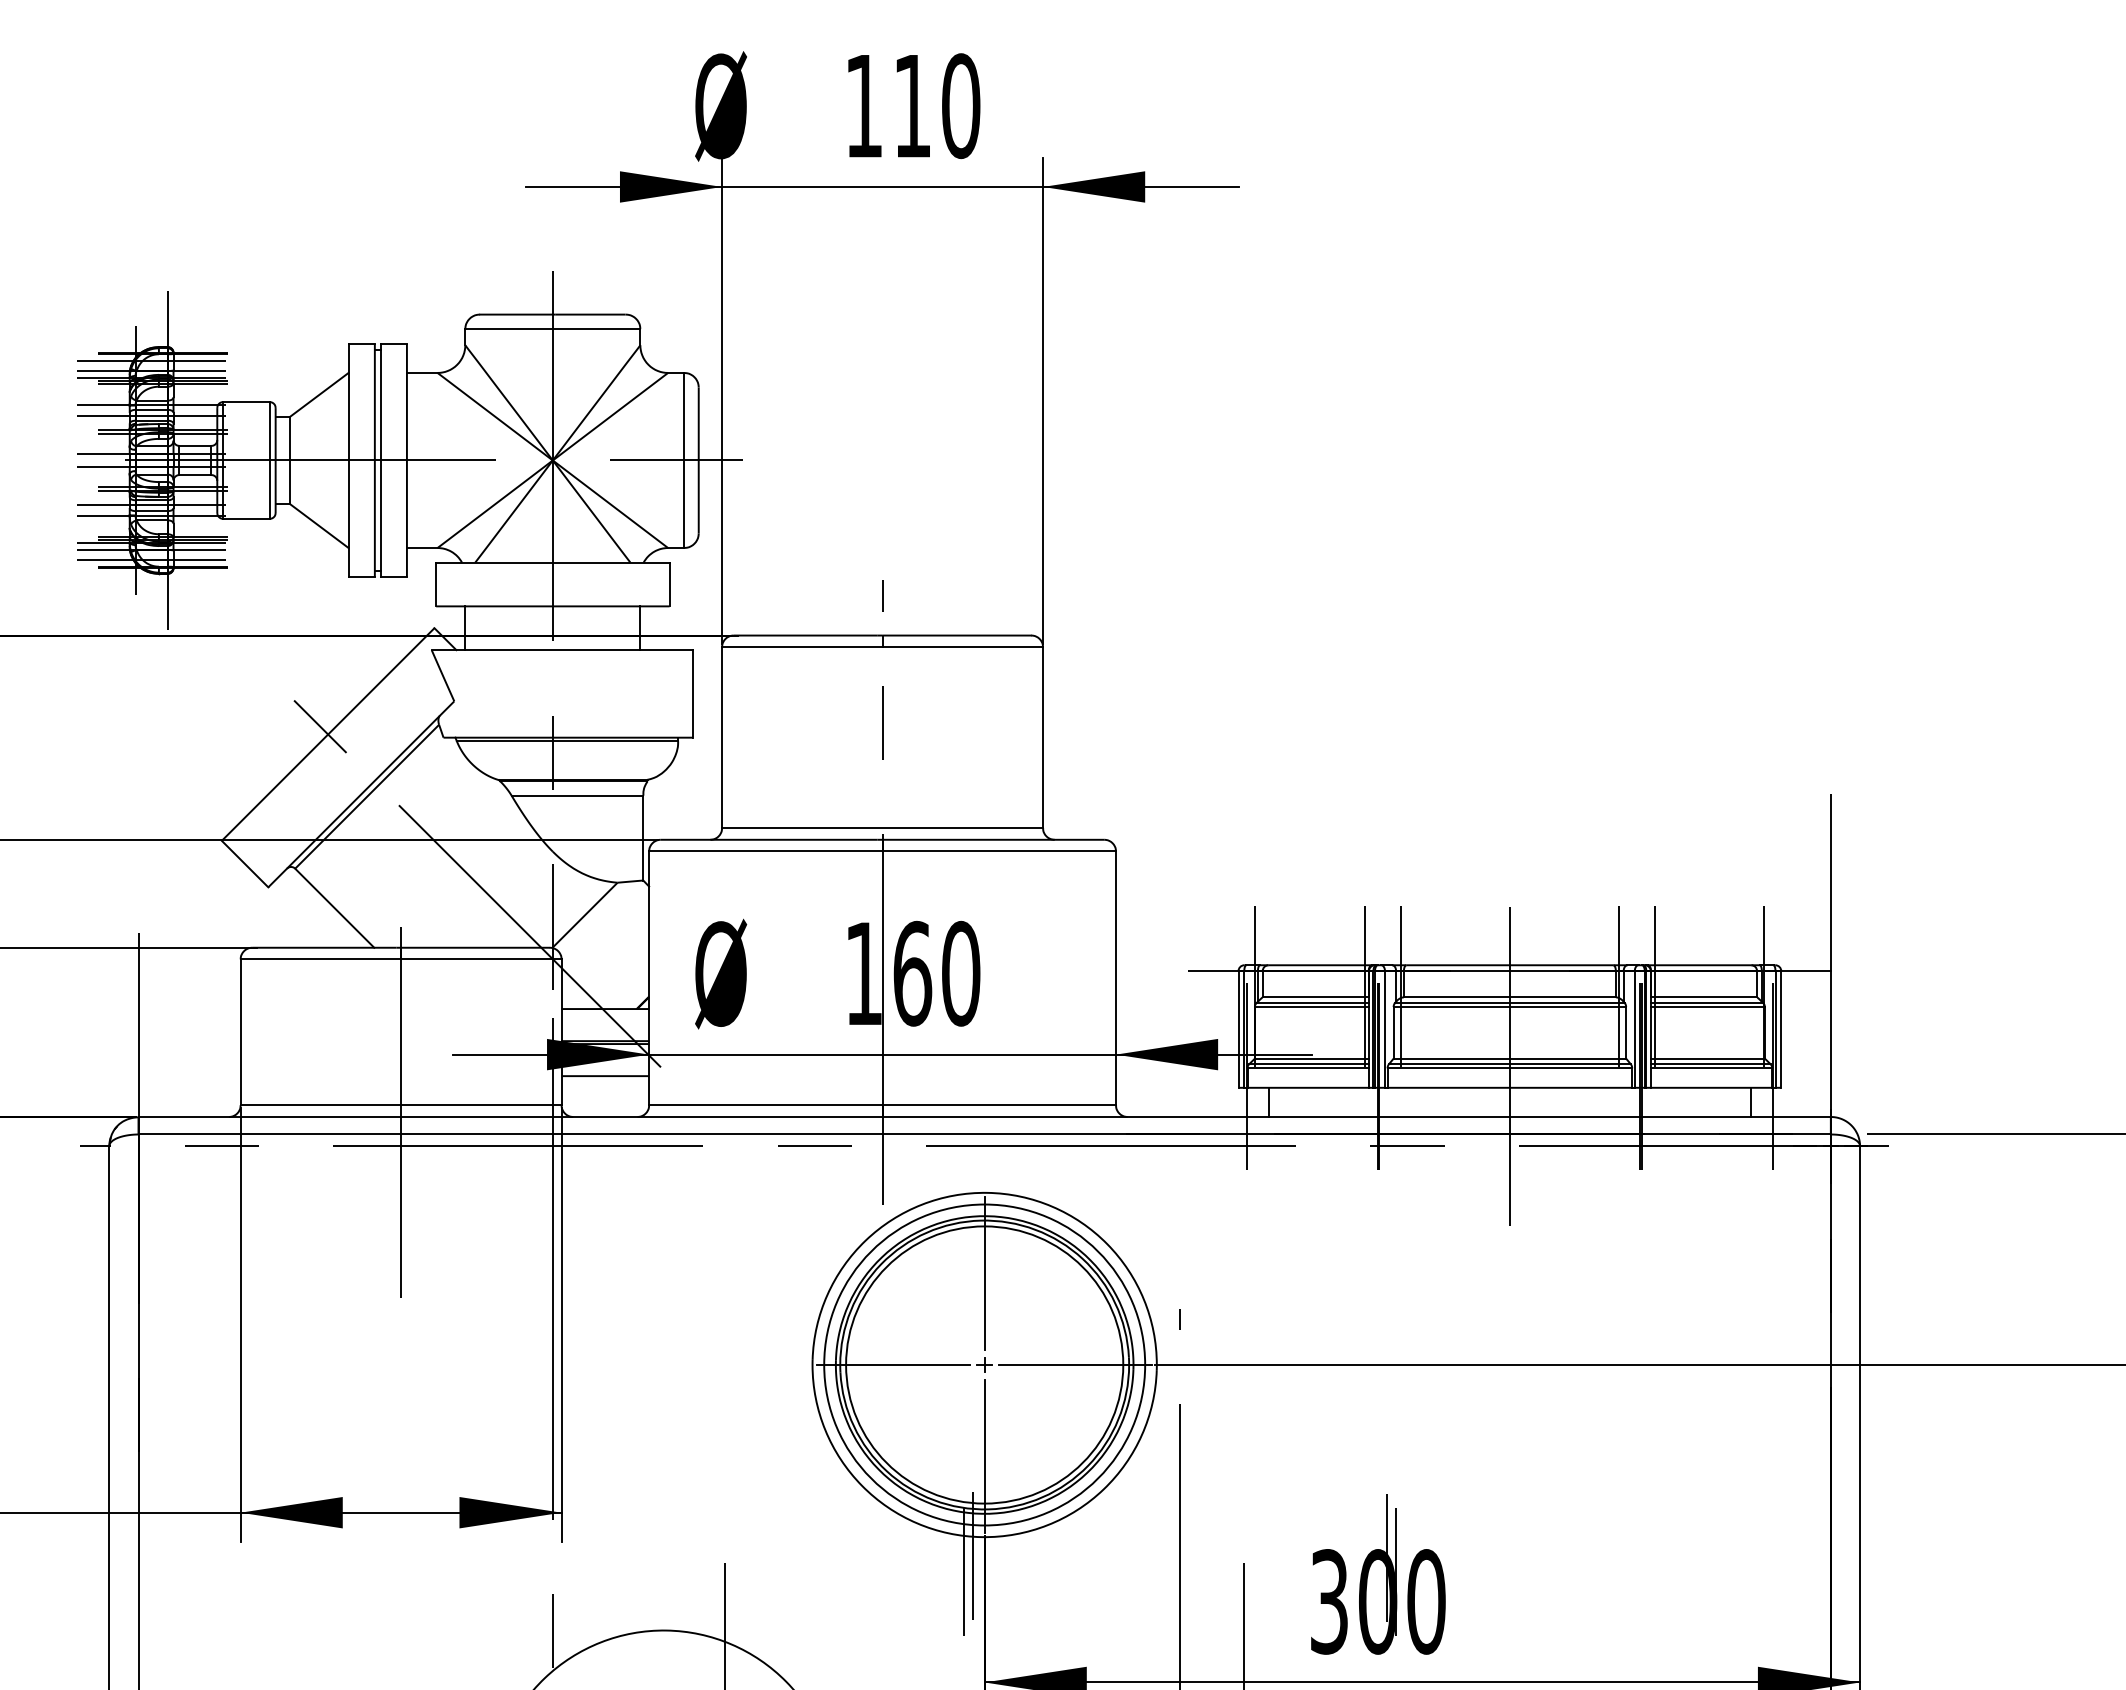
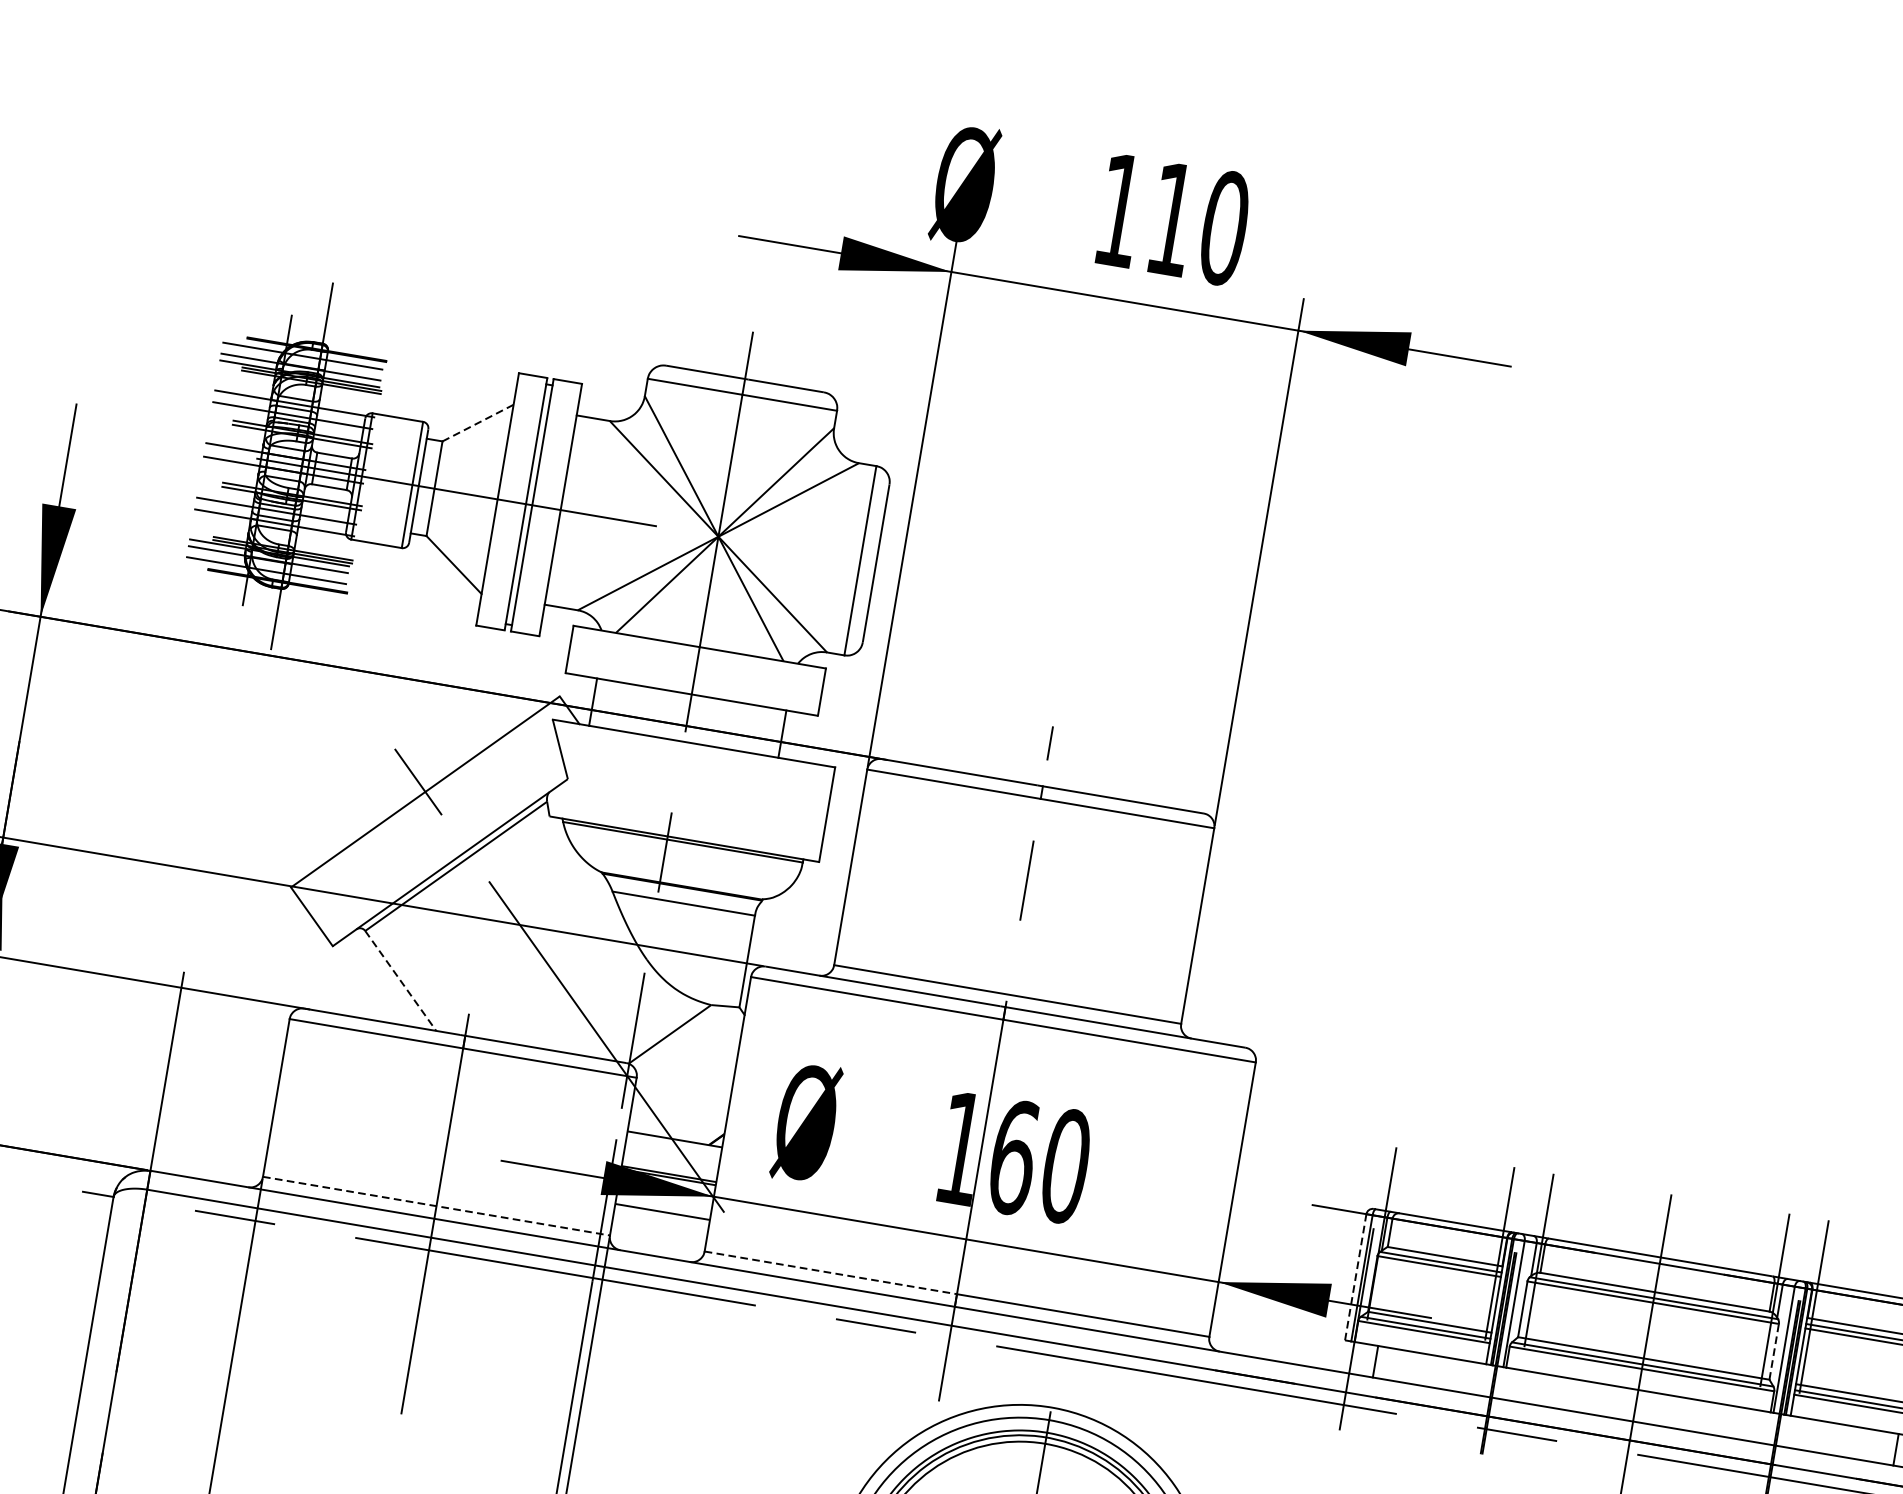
line: (319, 395) -> (478, 423), solid -> dashed
line: (675, 460) -> (851, 559), removed
line: (334, 908) -> (400, 981), solid -> dashed
line: (1238, 1028) -> (1355, 1276), solid -> dashed
line: (1626, 1032) -> (1774, 1351), solid -> dashed
line: (401, 1105) -> (436, 1206), solid -> dashed
line: (765, 1105) -> (830, 1272), solid -> dashed

